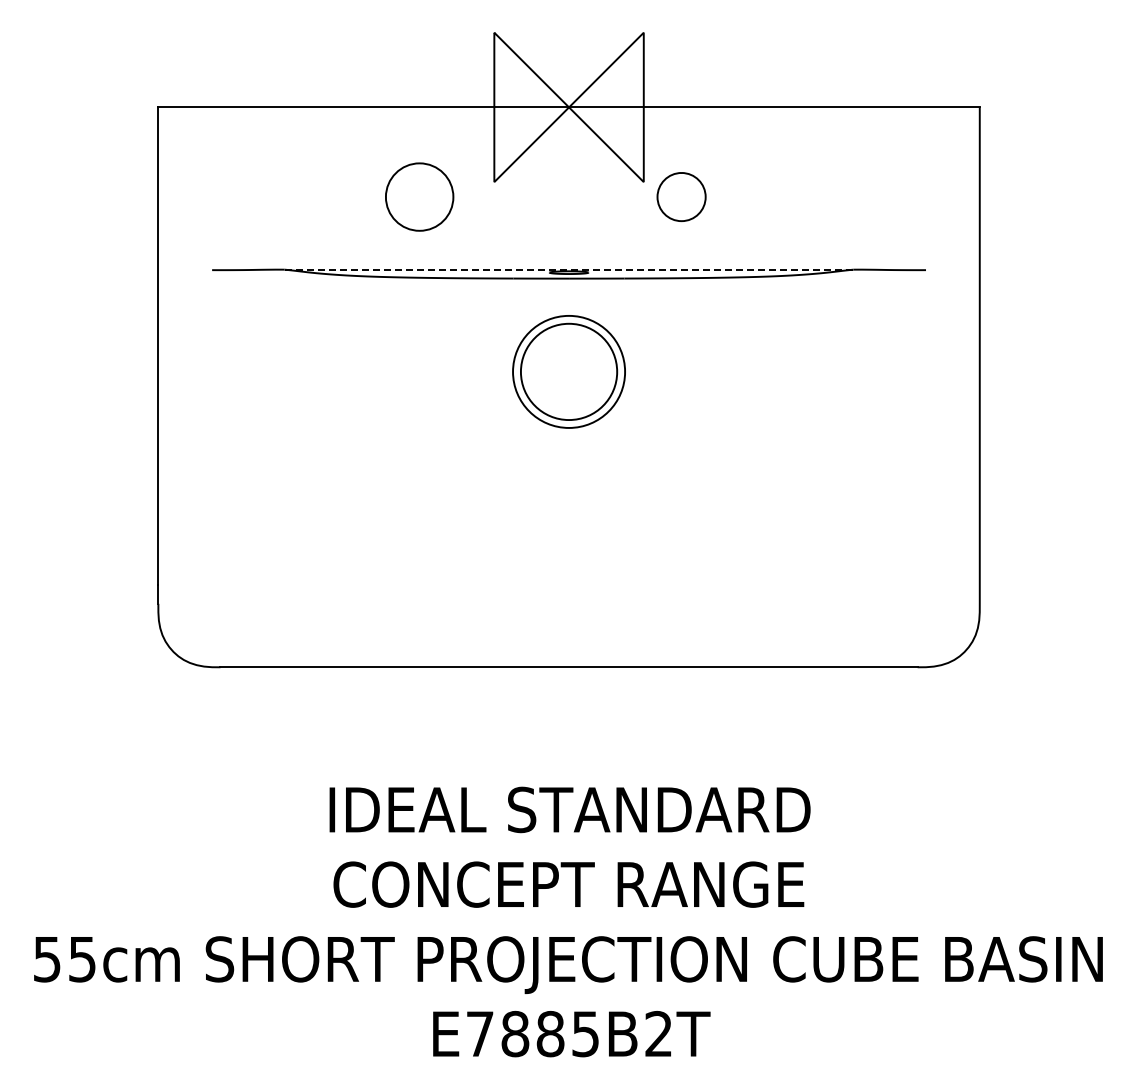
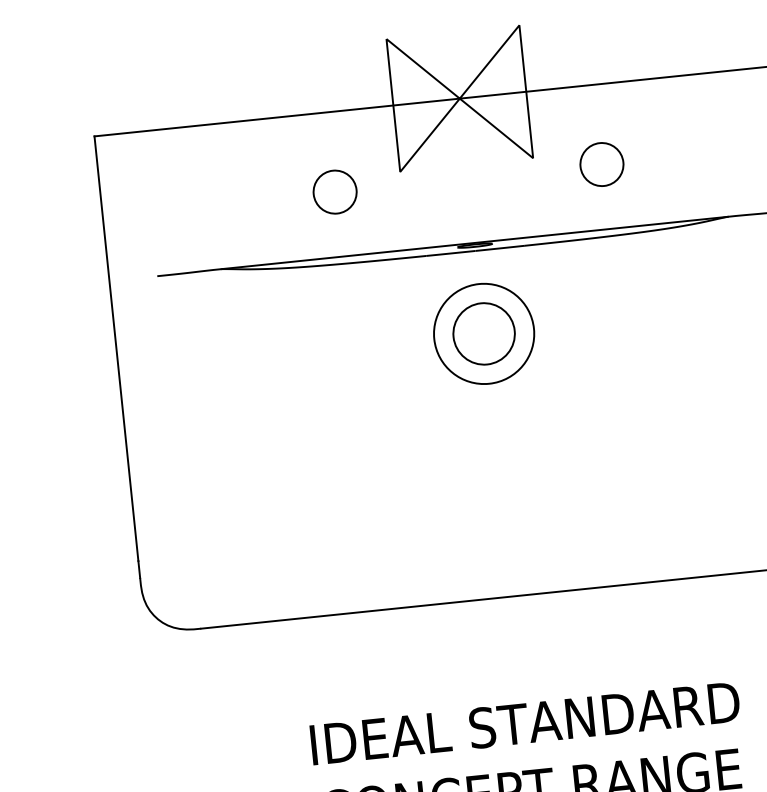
part: (419, 196) -> (334, 191), size x0.71
part: (681, 196) -> (601, 164), moved
line: (569, 269) -> (475, 242), dashed -> solid
circle: (568, 371) -> (483, 333), size x0.71

